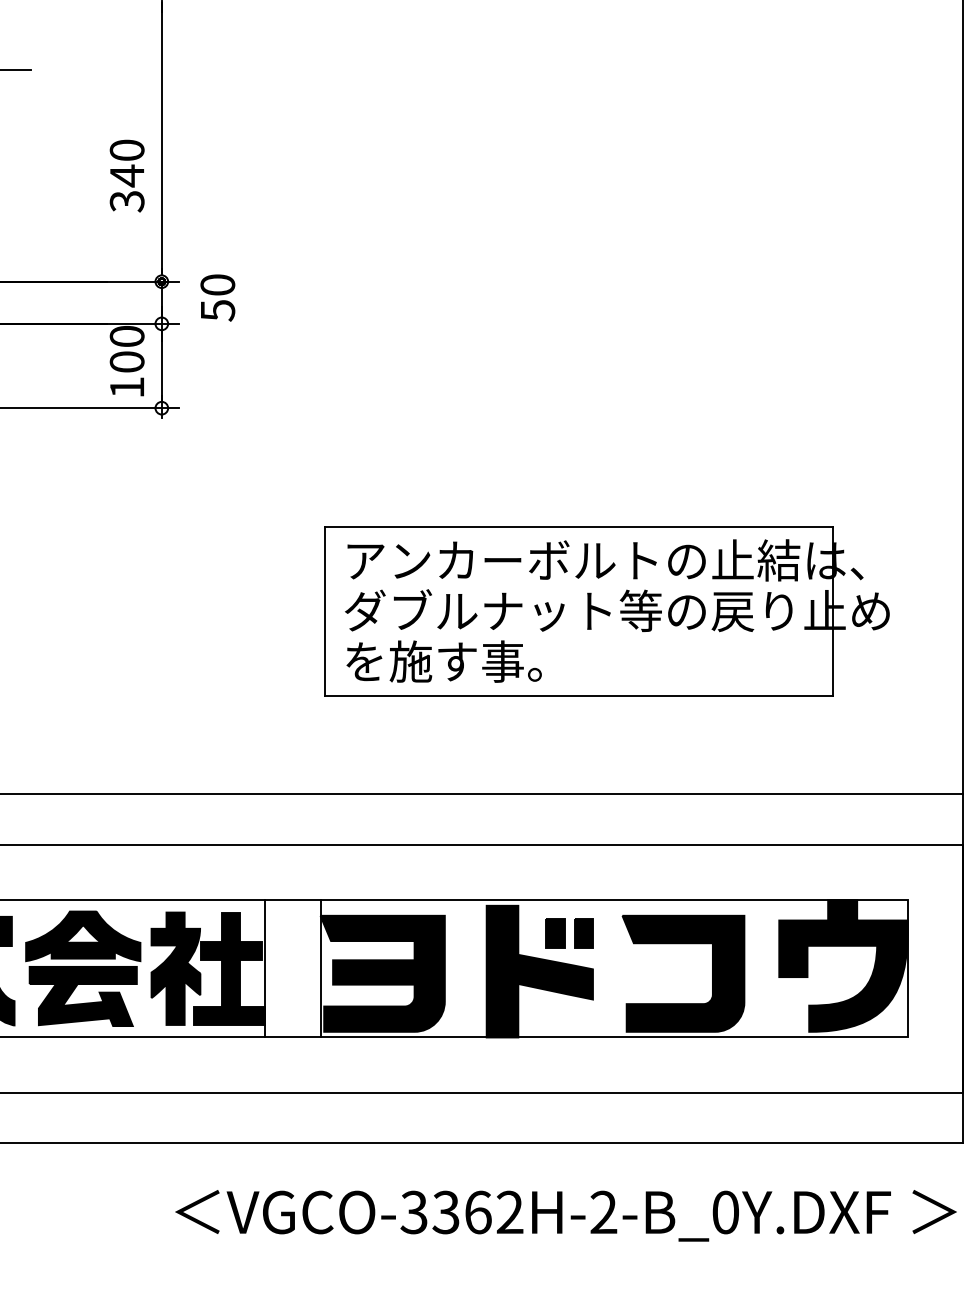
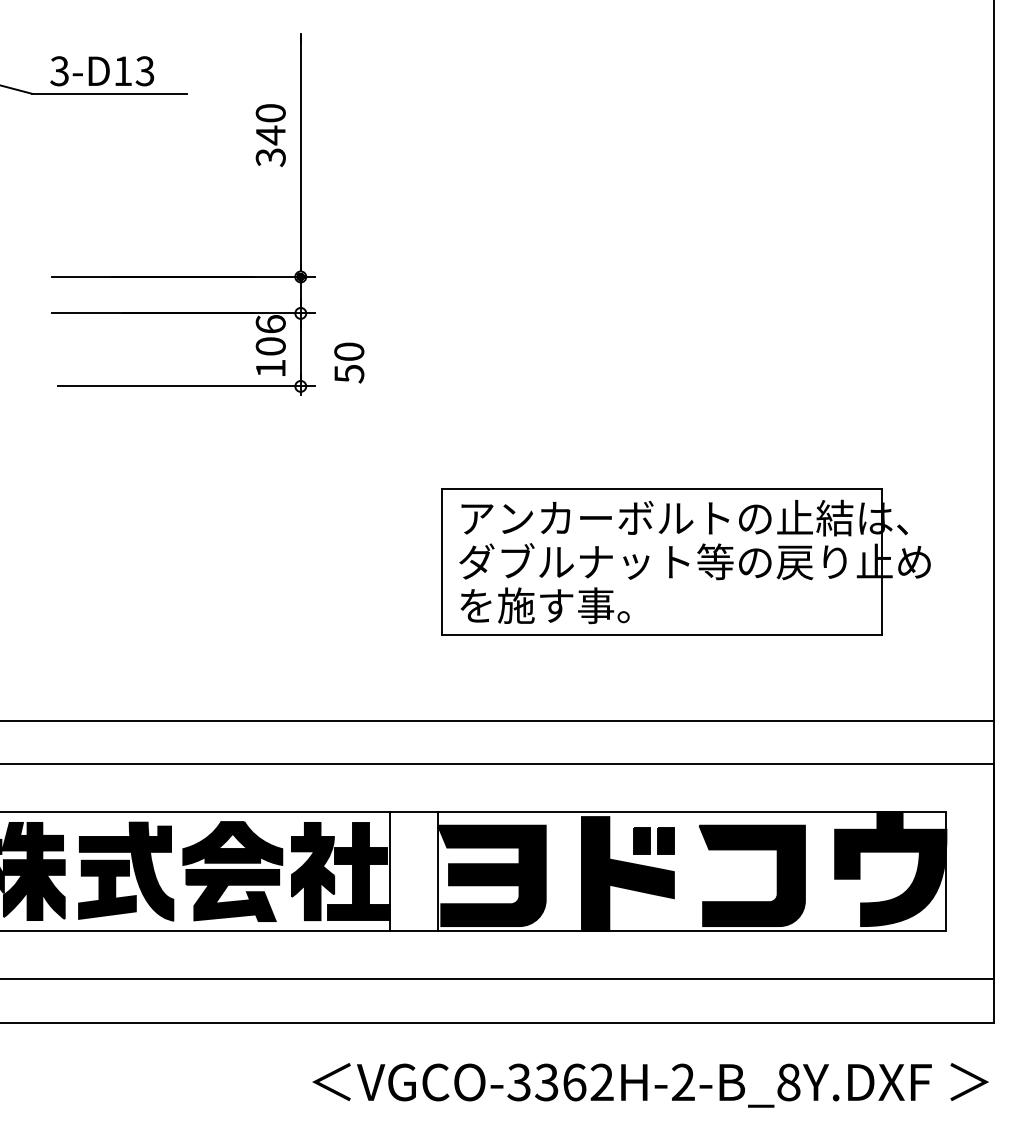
text: (126, 176) -> (270, 135), moved
text: (218, 297) -> (349, 362), moved
text: (126, 336) -> (270, 324), 100 -> 106
text: (725, 1212) -> (788, 1082), VGCO-3362H-2-B_0Y.DXF -> VGCO-3362H-2-B_8Y.DXF

